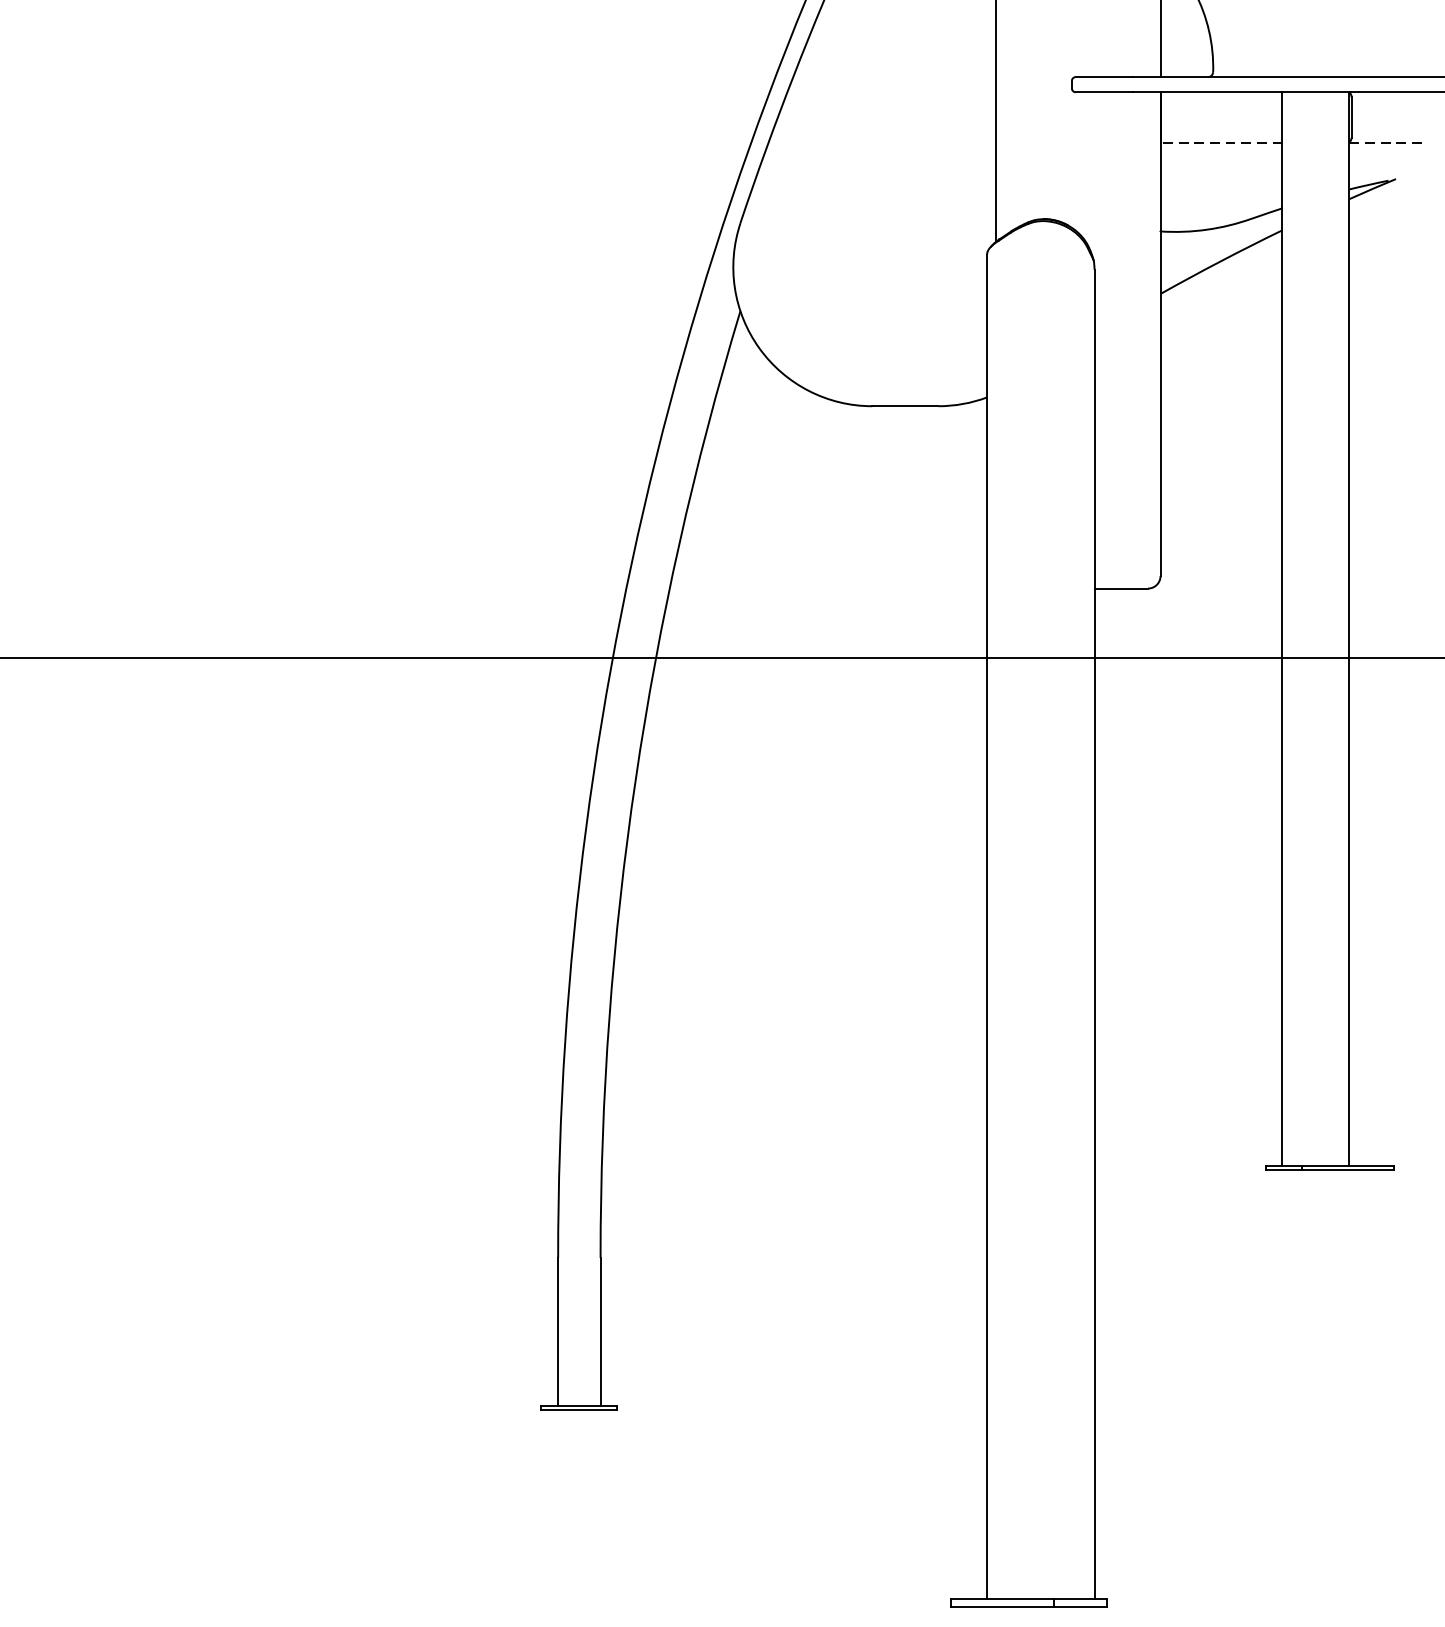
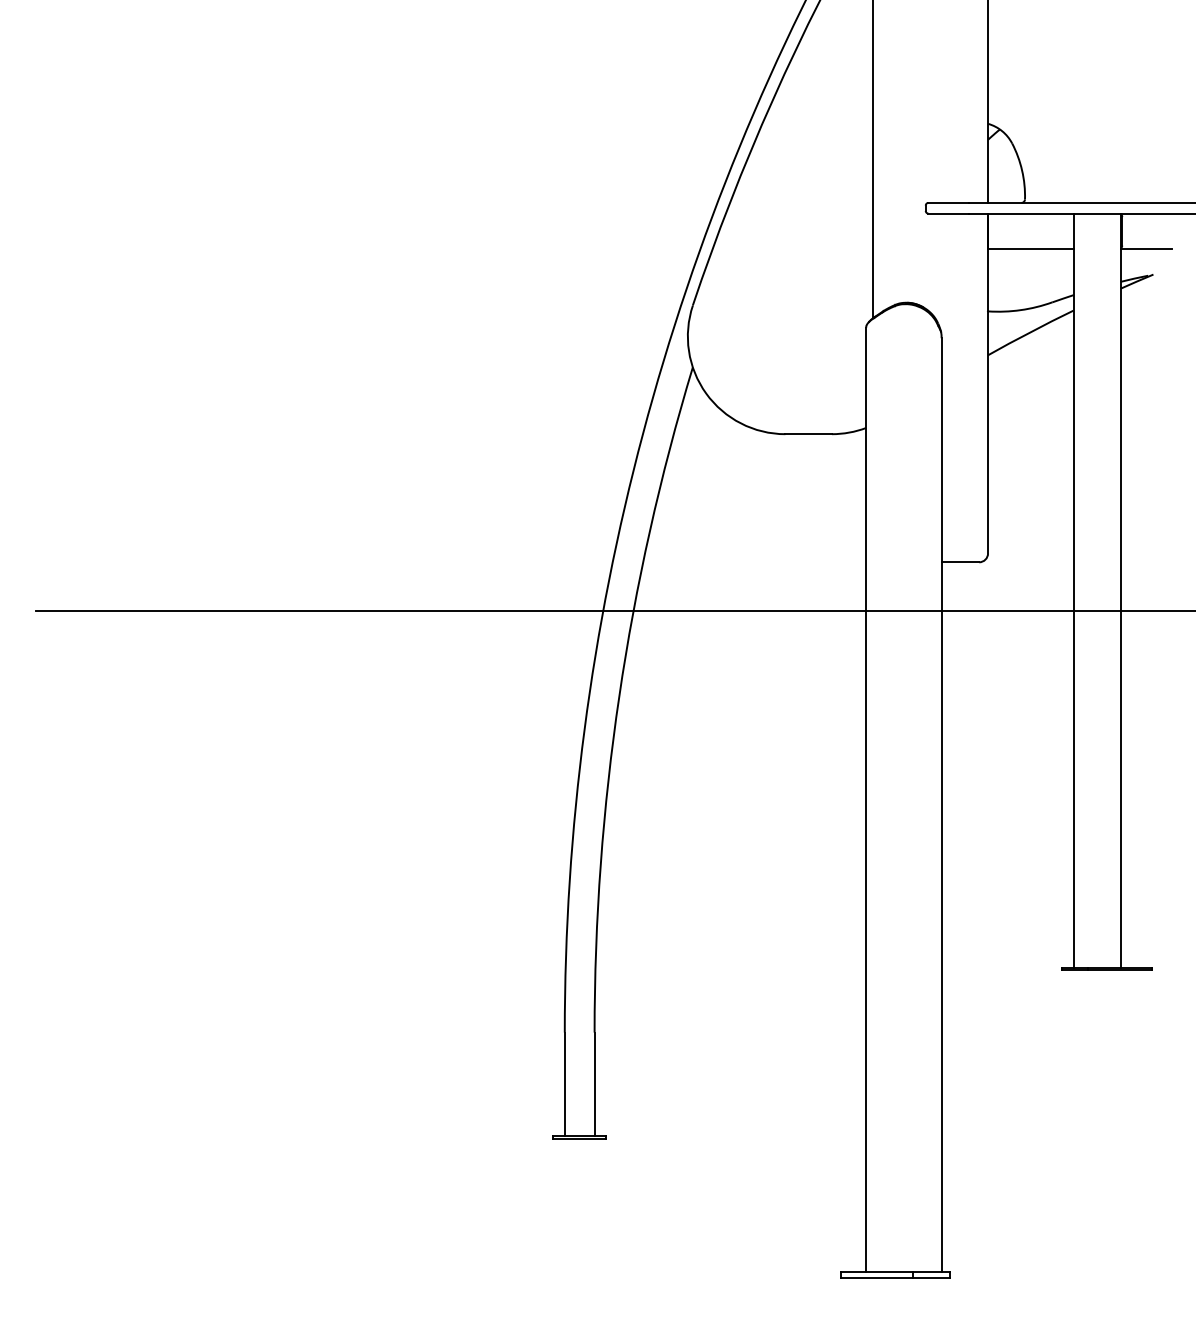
line: (1222, 143) -> (1031, 249), dashed -> solid
line: (1386, 143) -> (1146, 249), dashed -> solid

